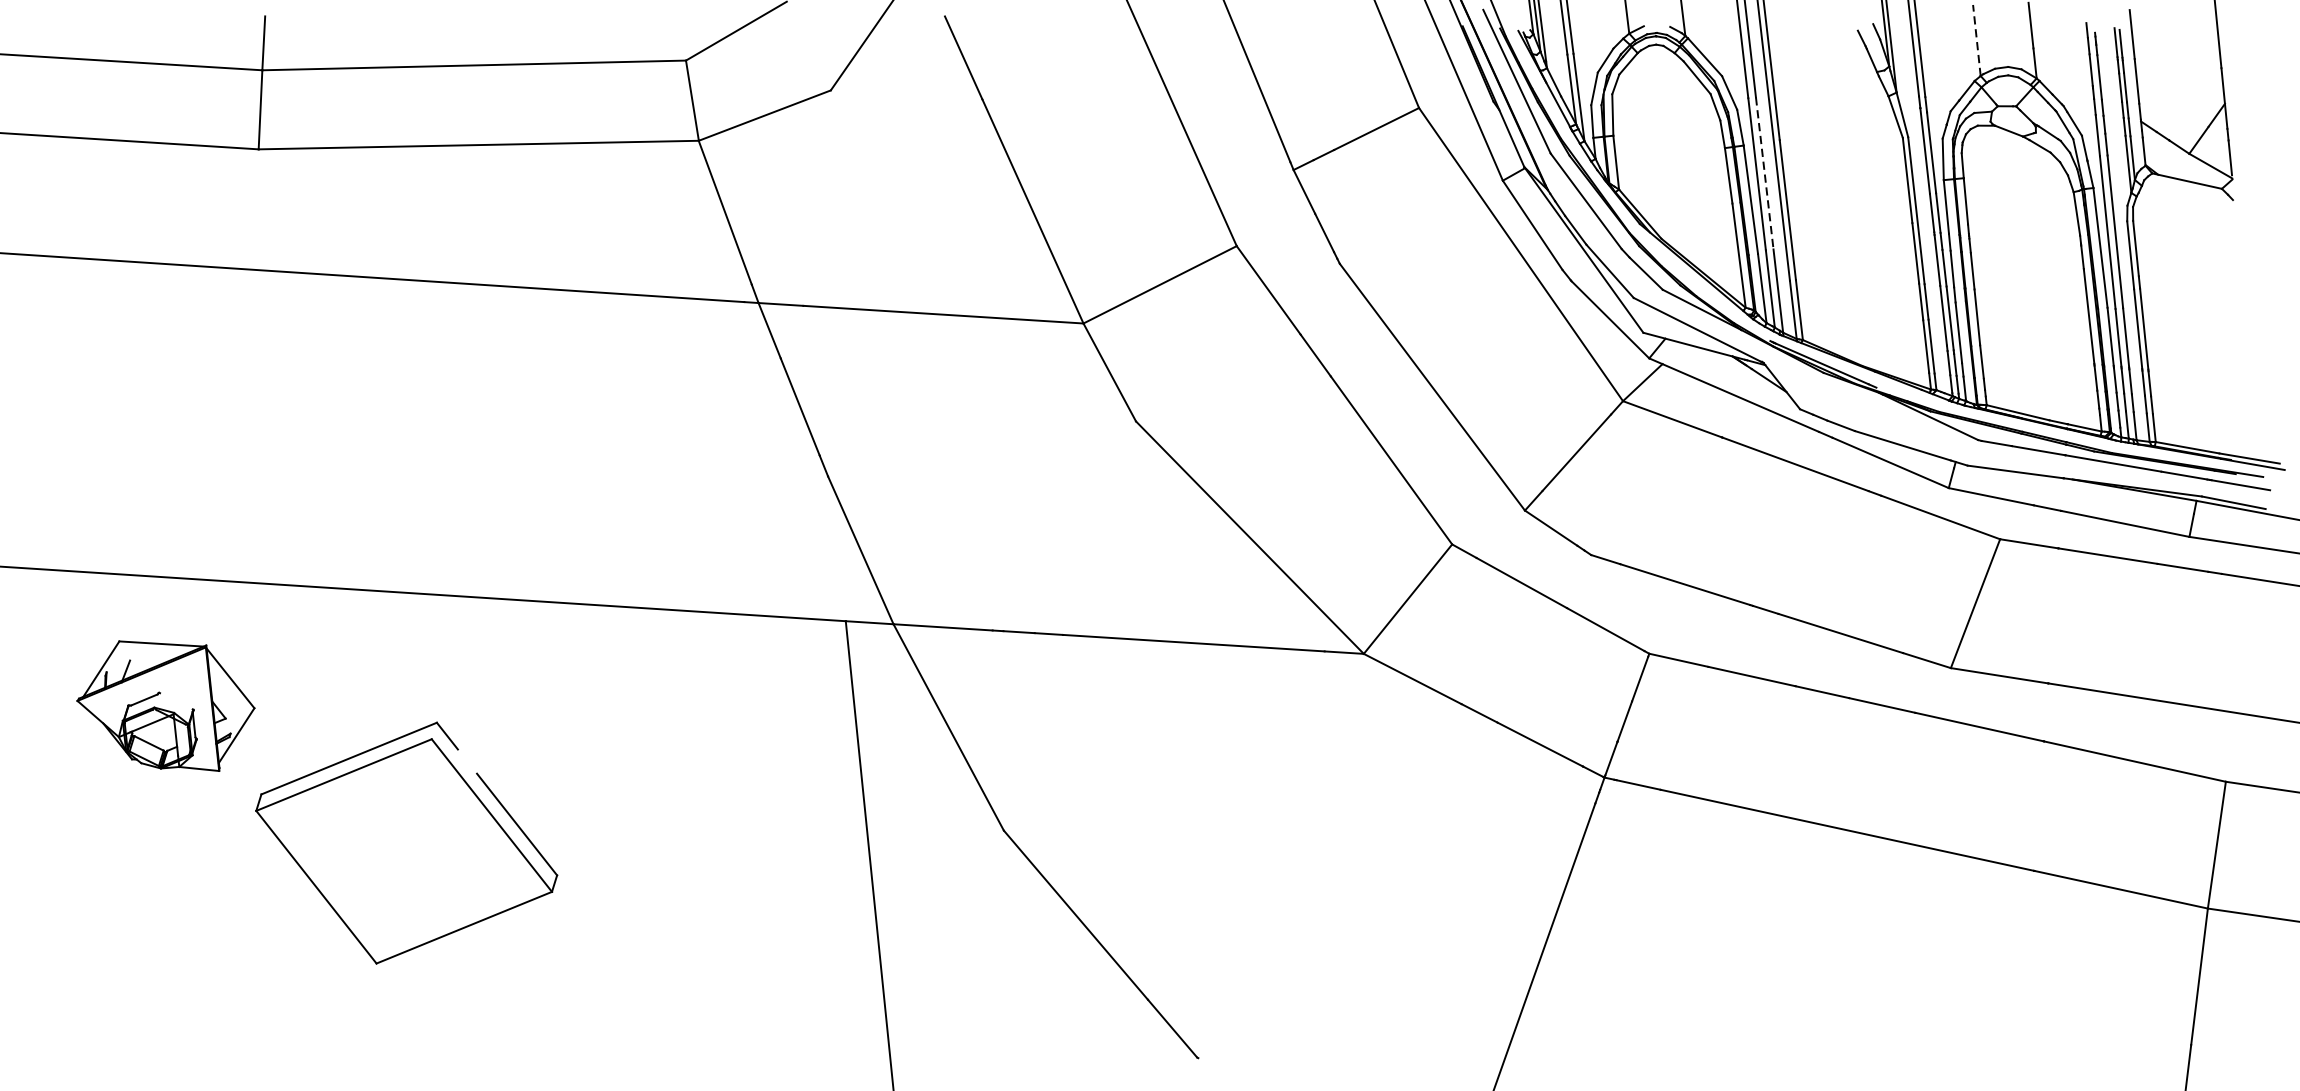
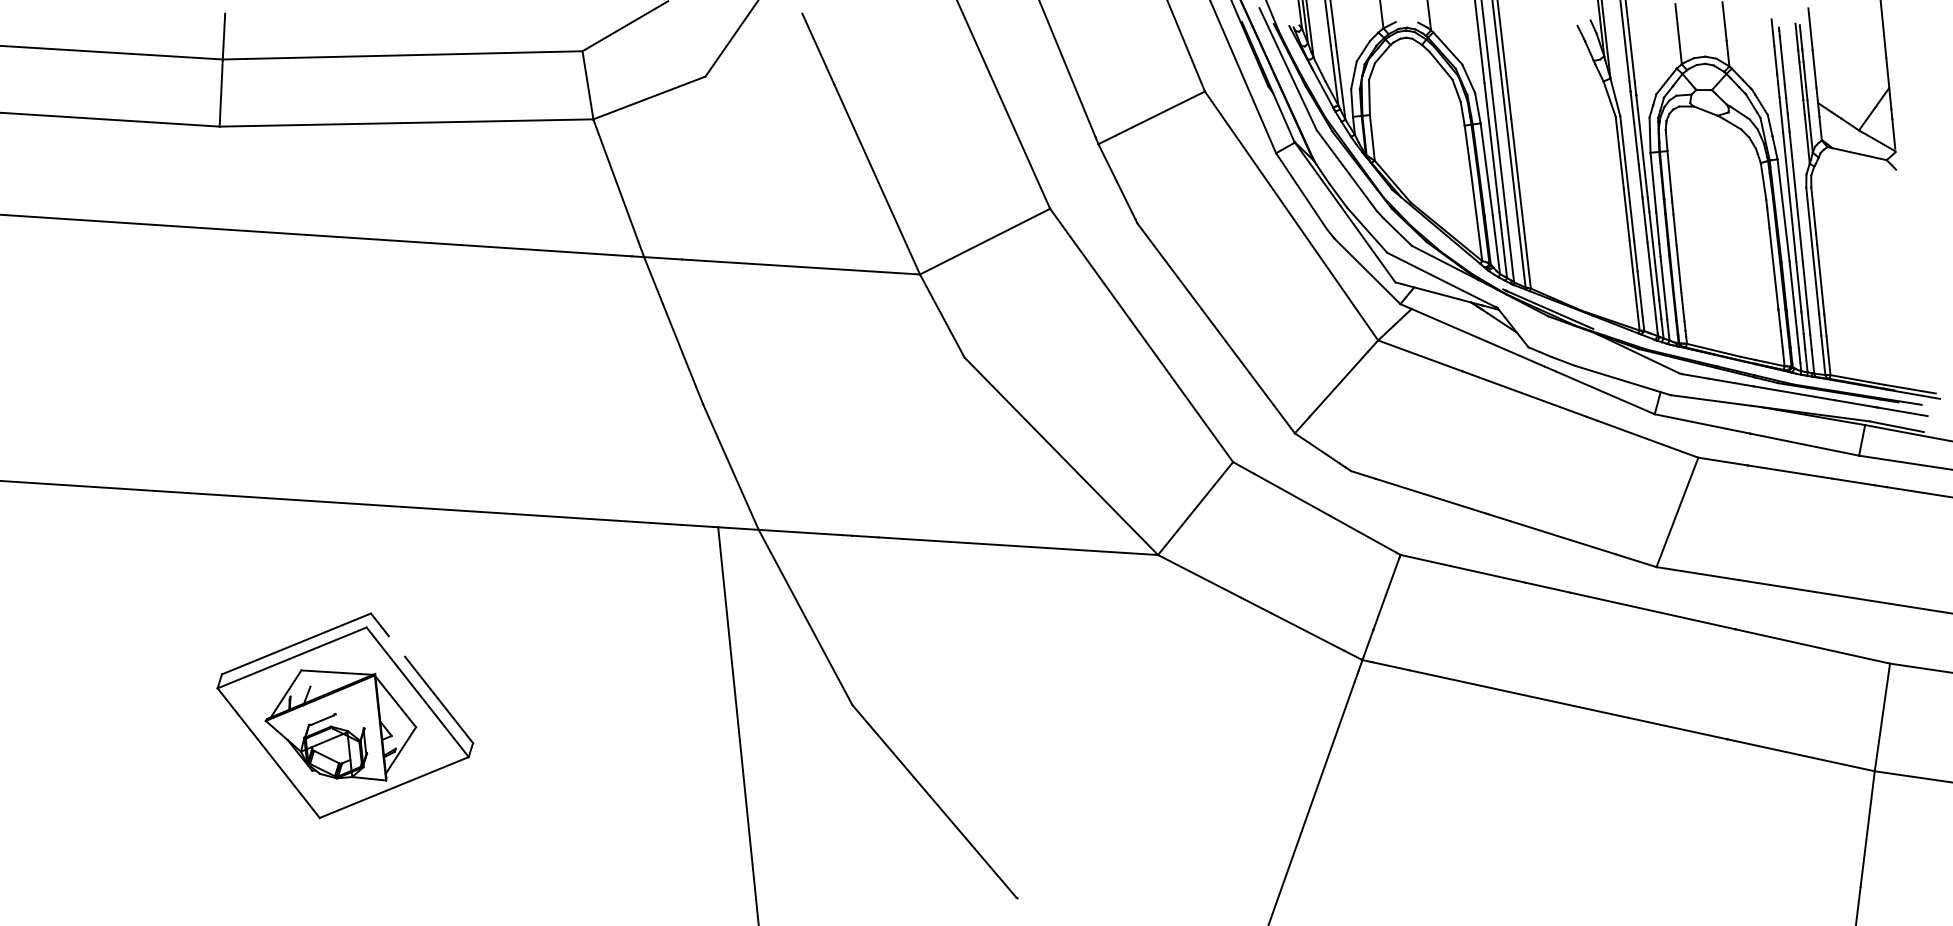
line: (1976, 39) -> (1678, 33), dashed -> solid
line: (1764, 173) -> (1498, 147), dashed -> solid
part: (165, 706) -> (340, 725), moved

